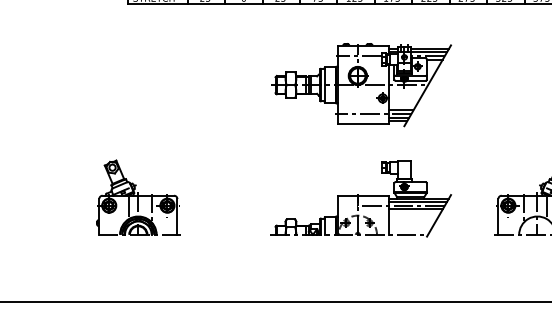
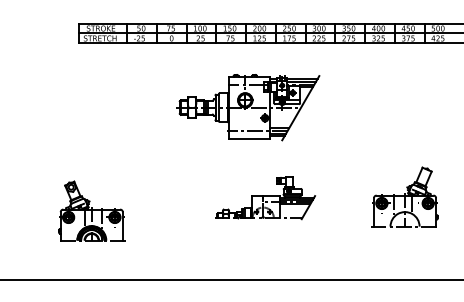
part: (361, 84) -> (248, 107), moved
part: (137, 196) -> (91, 210), moved
part: (361, 199) -> (265, 198), size x0.7

